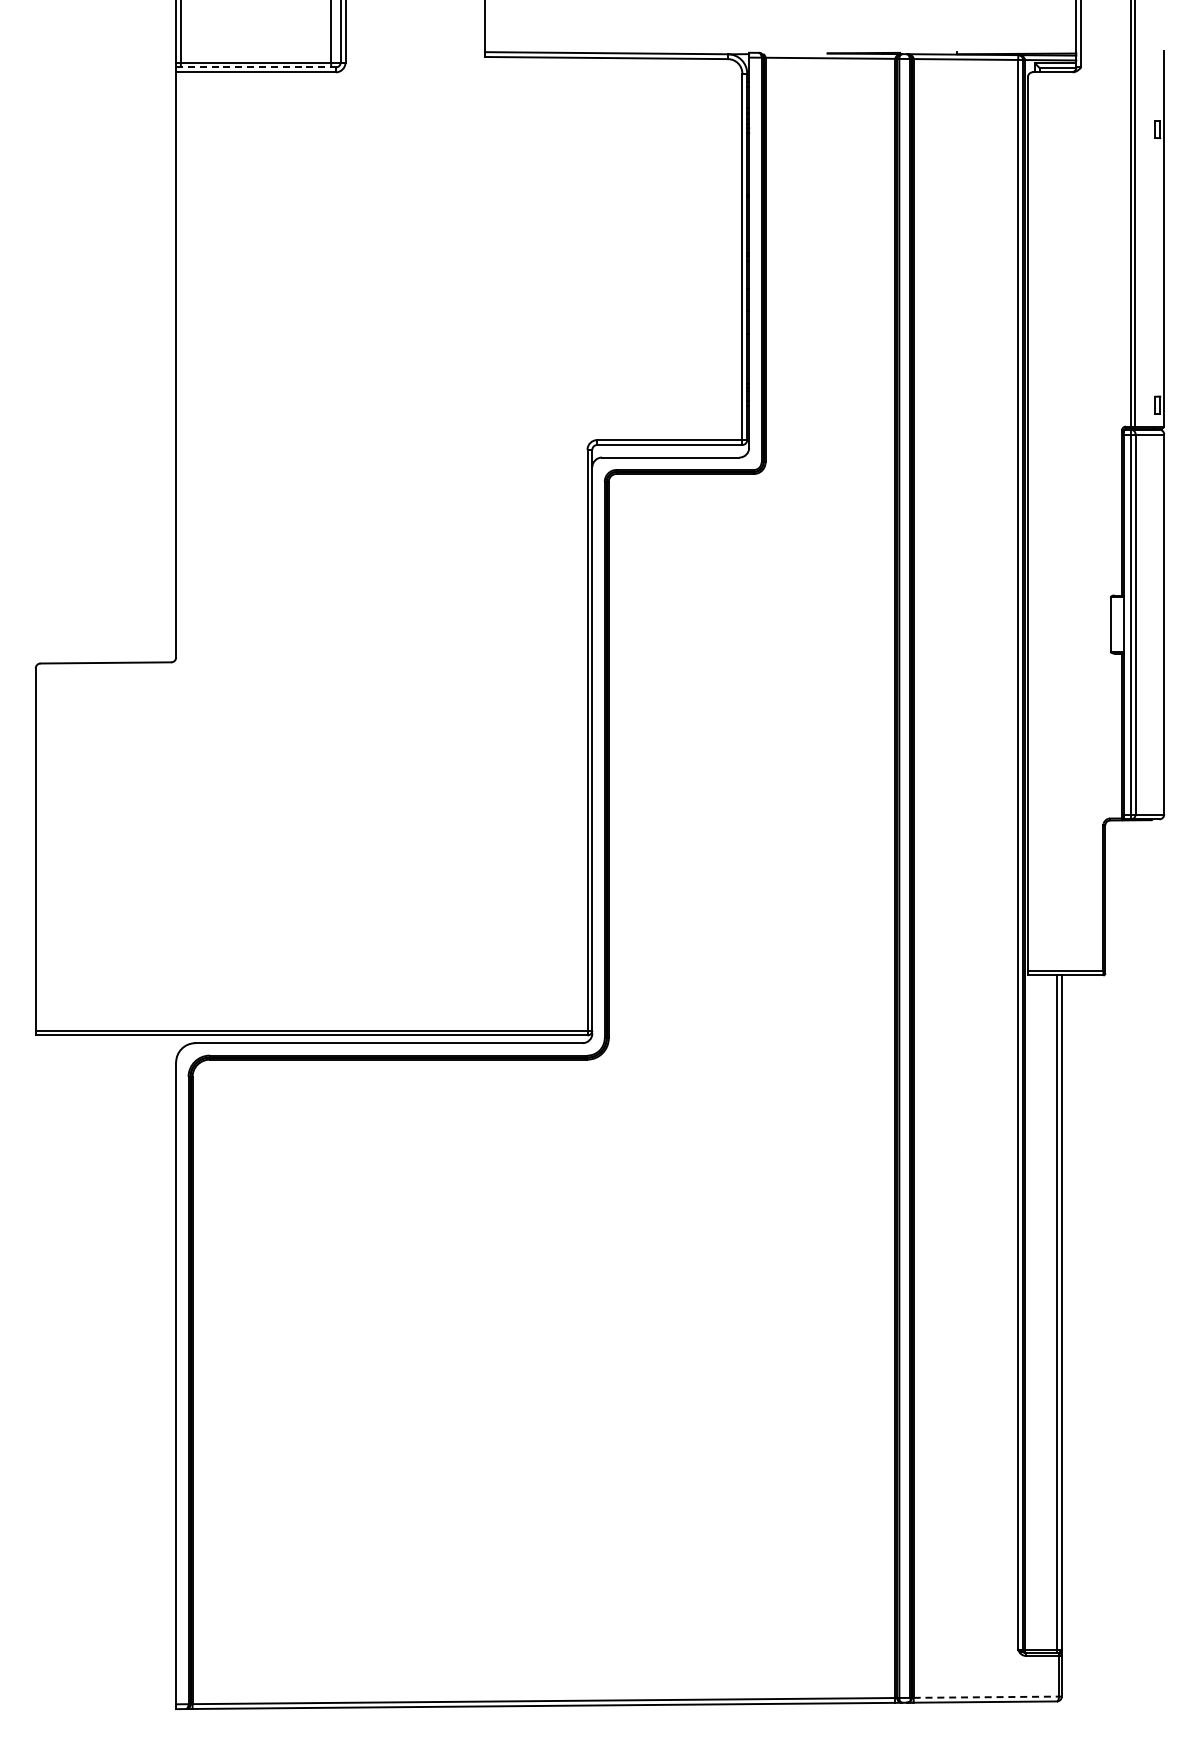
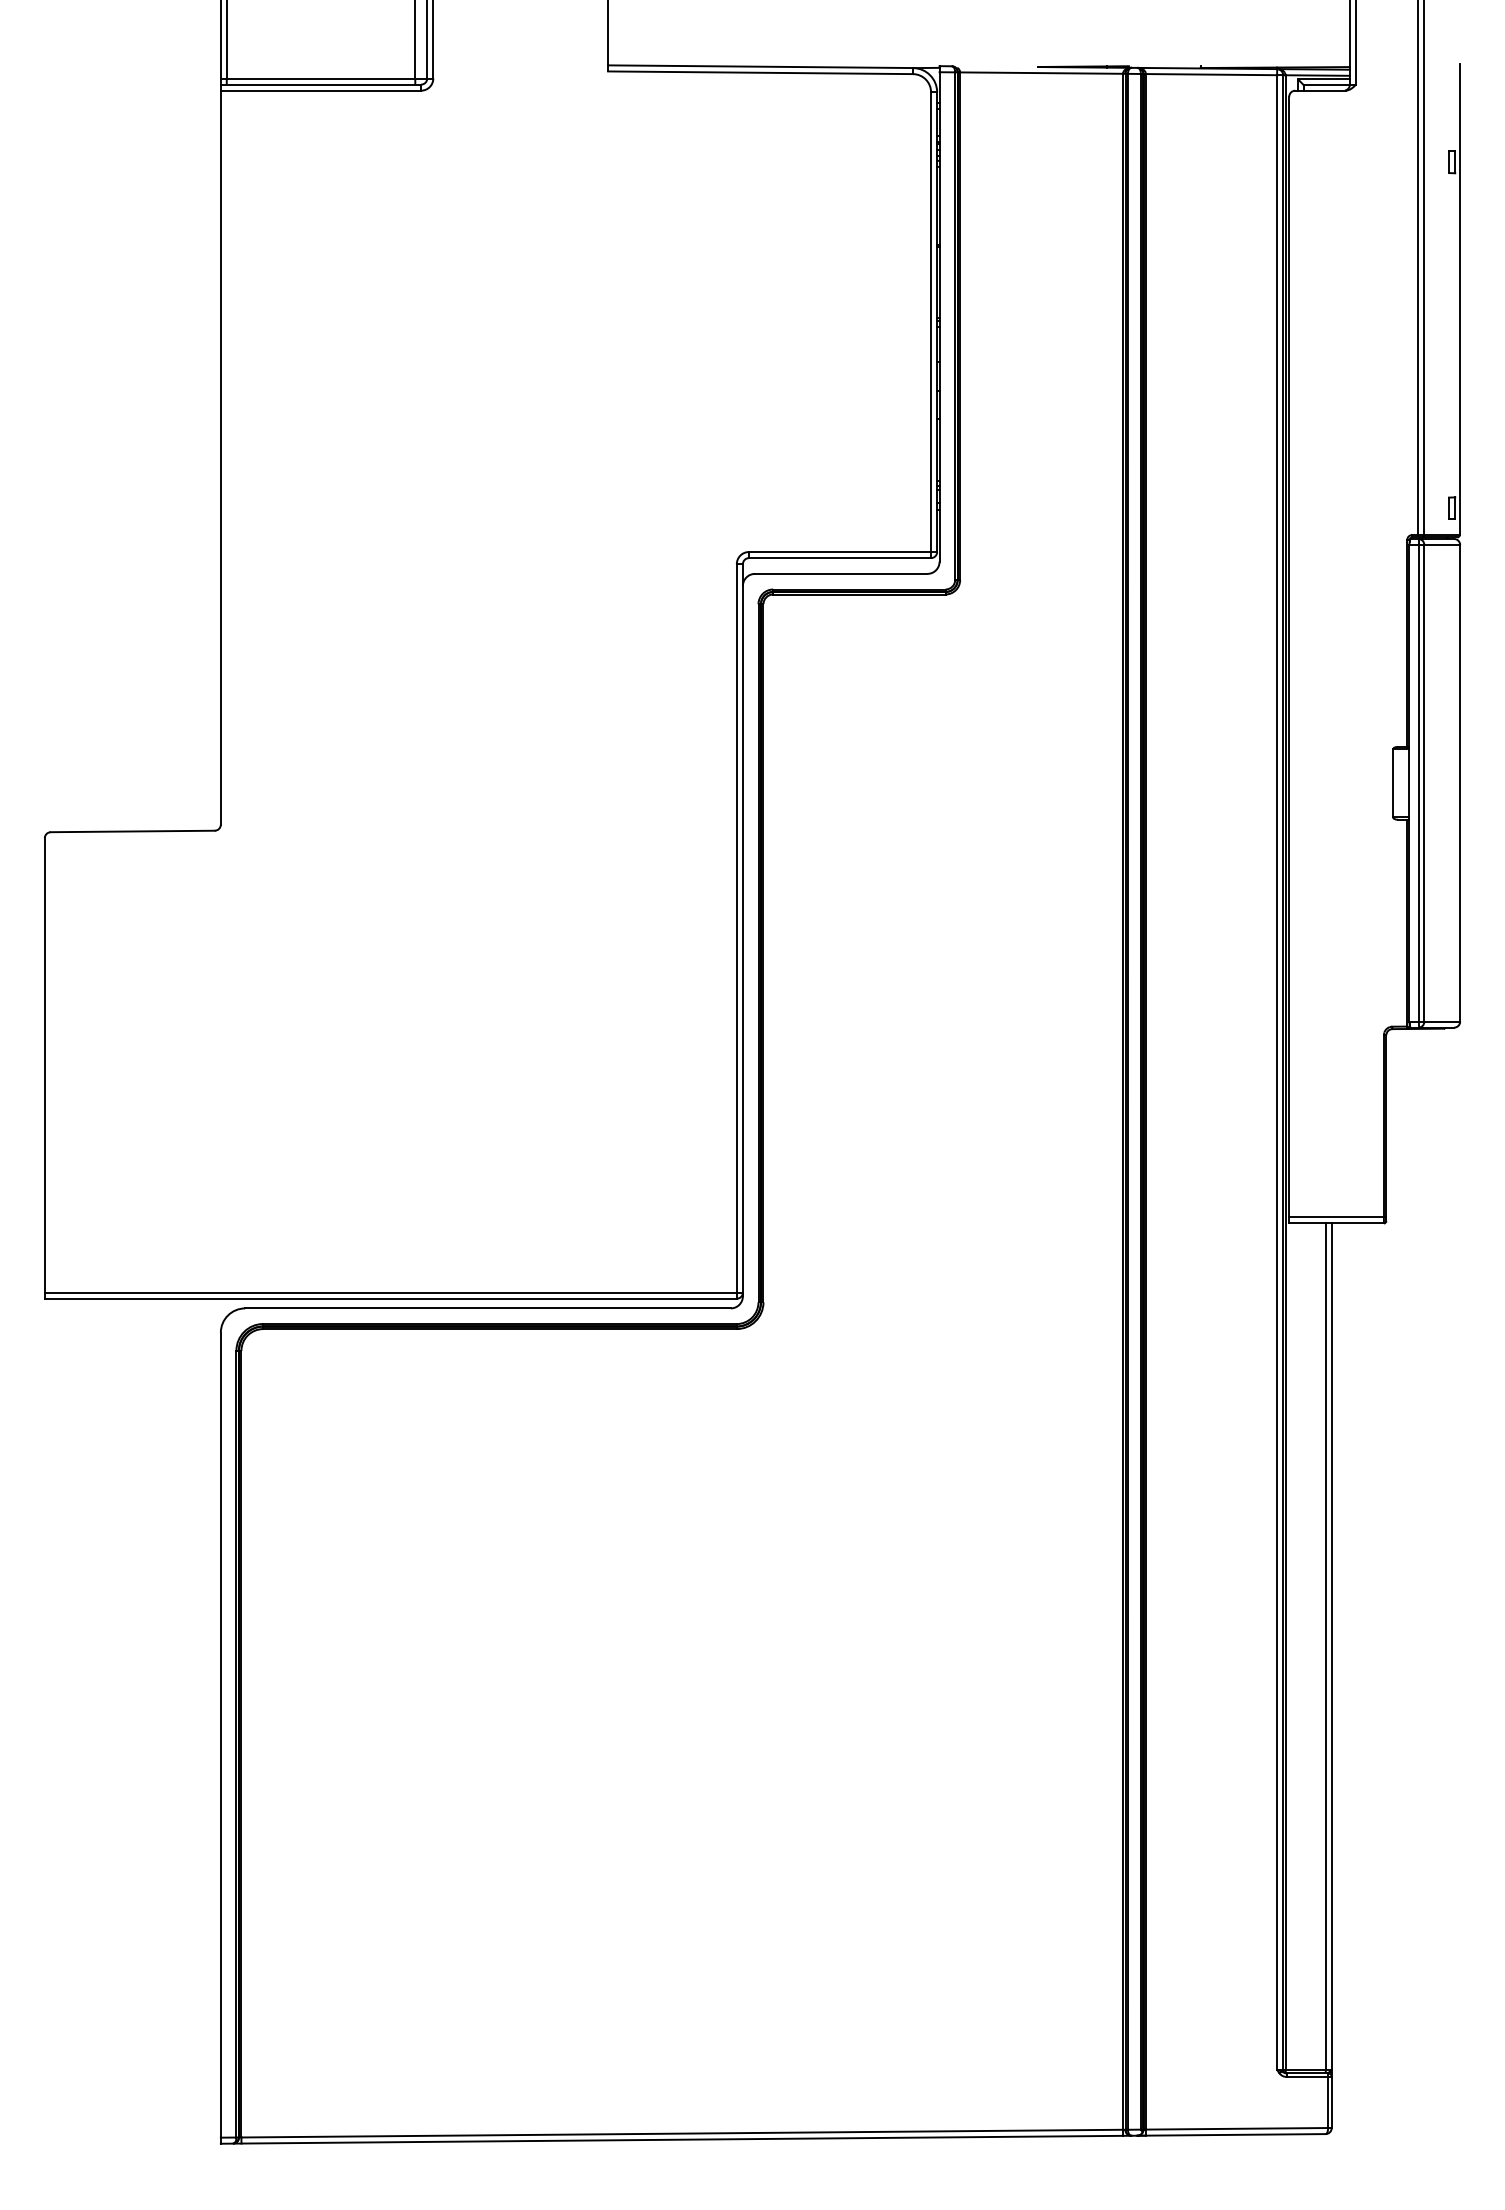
line: (255, 67) -> (320, 84), dashed -> solid
line: (986, 1697) -> (1237, 2129), dashed -> solid

